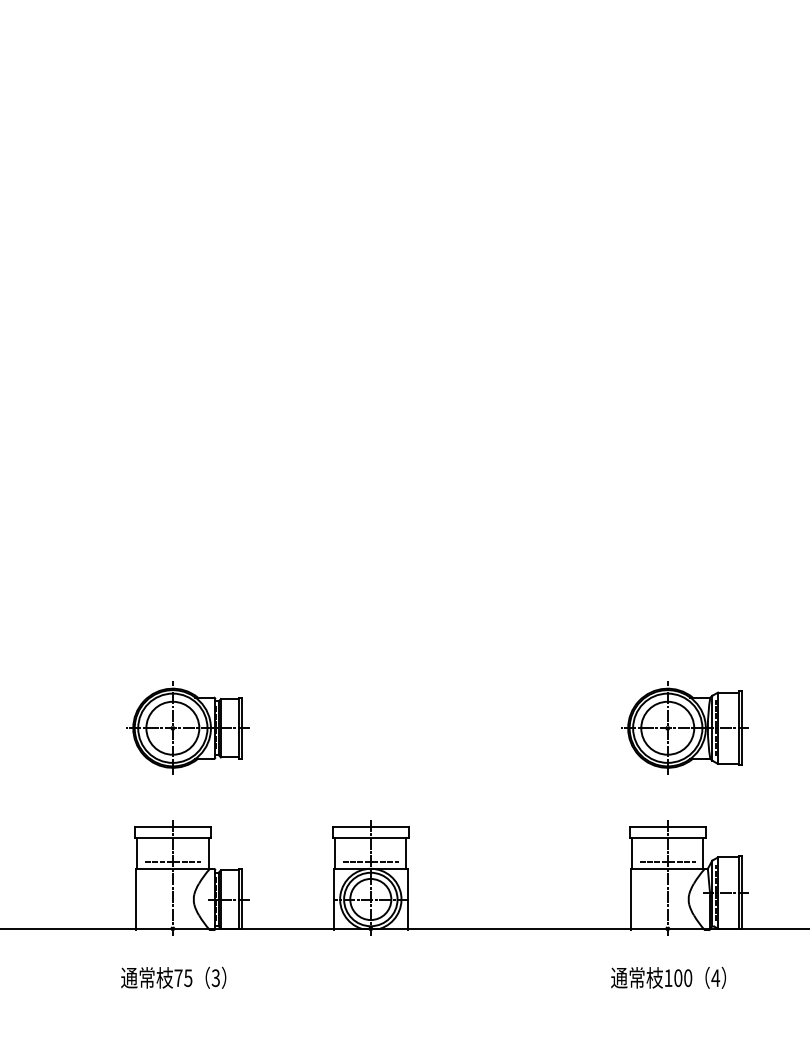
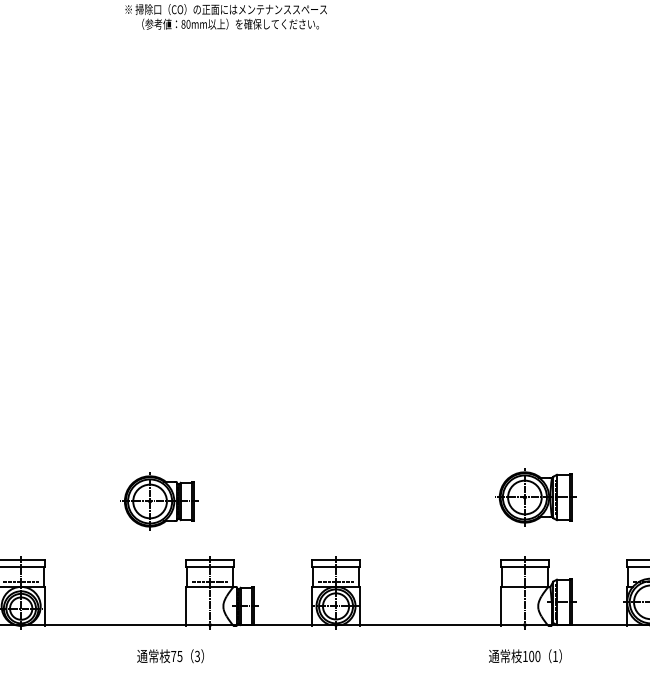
part: (187, 728) -> (159, 501), moved
line: (667, 861) -> (524, 582), removed
text: (173, 978) -> (170, 656), moved
text: (715, 978) -> (555, 656), 4 -> 1

